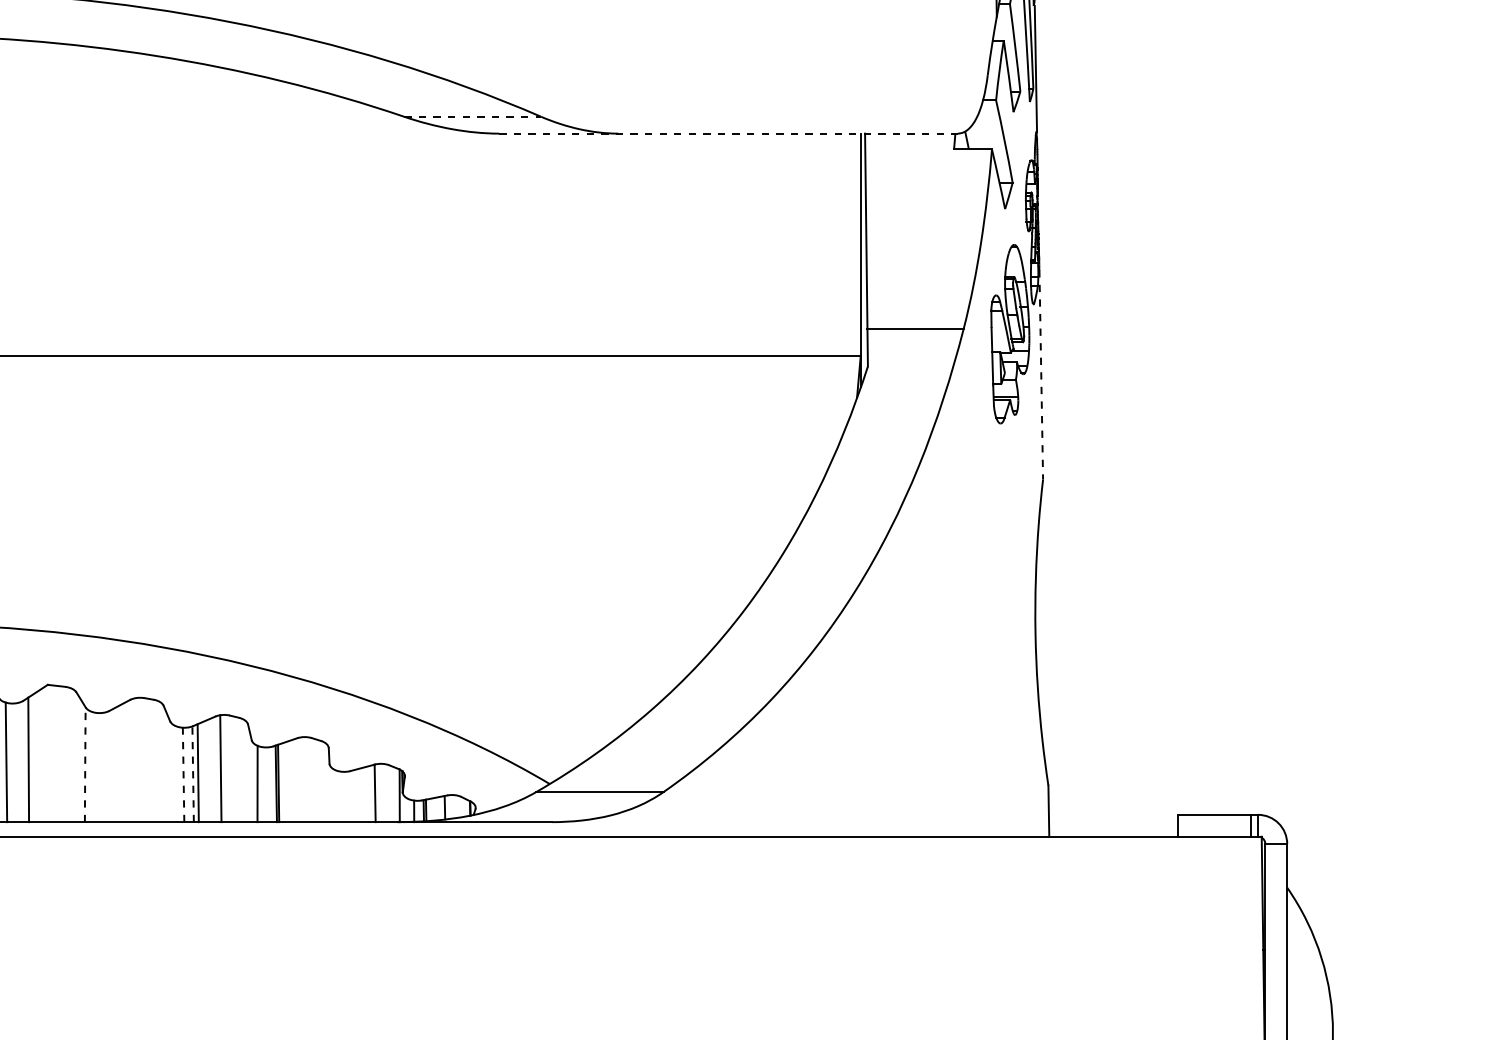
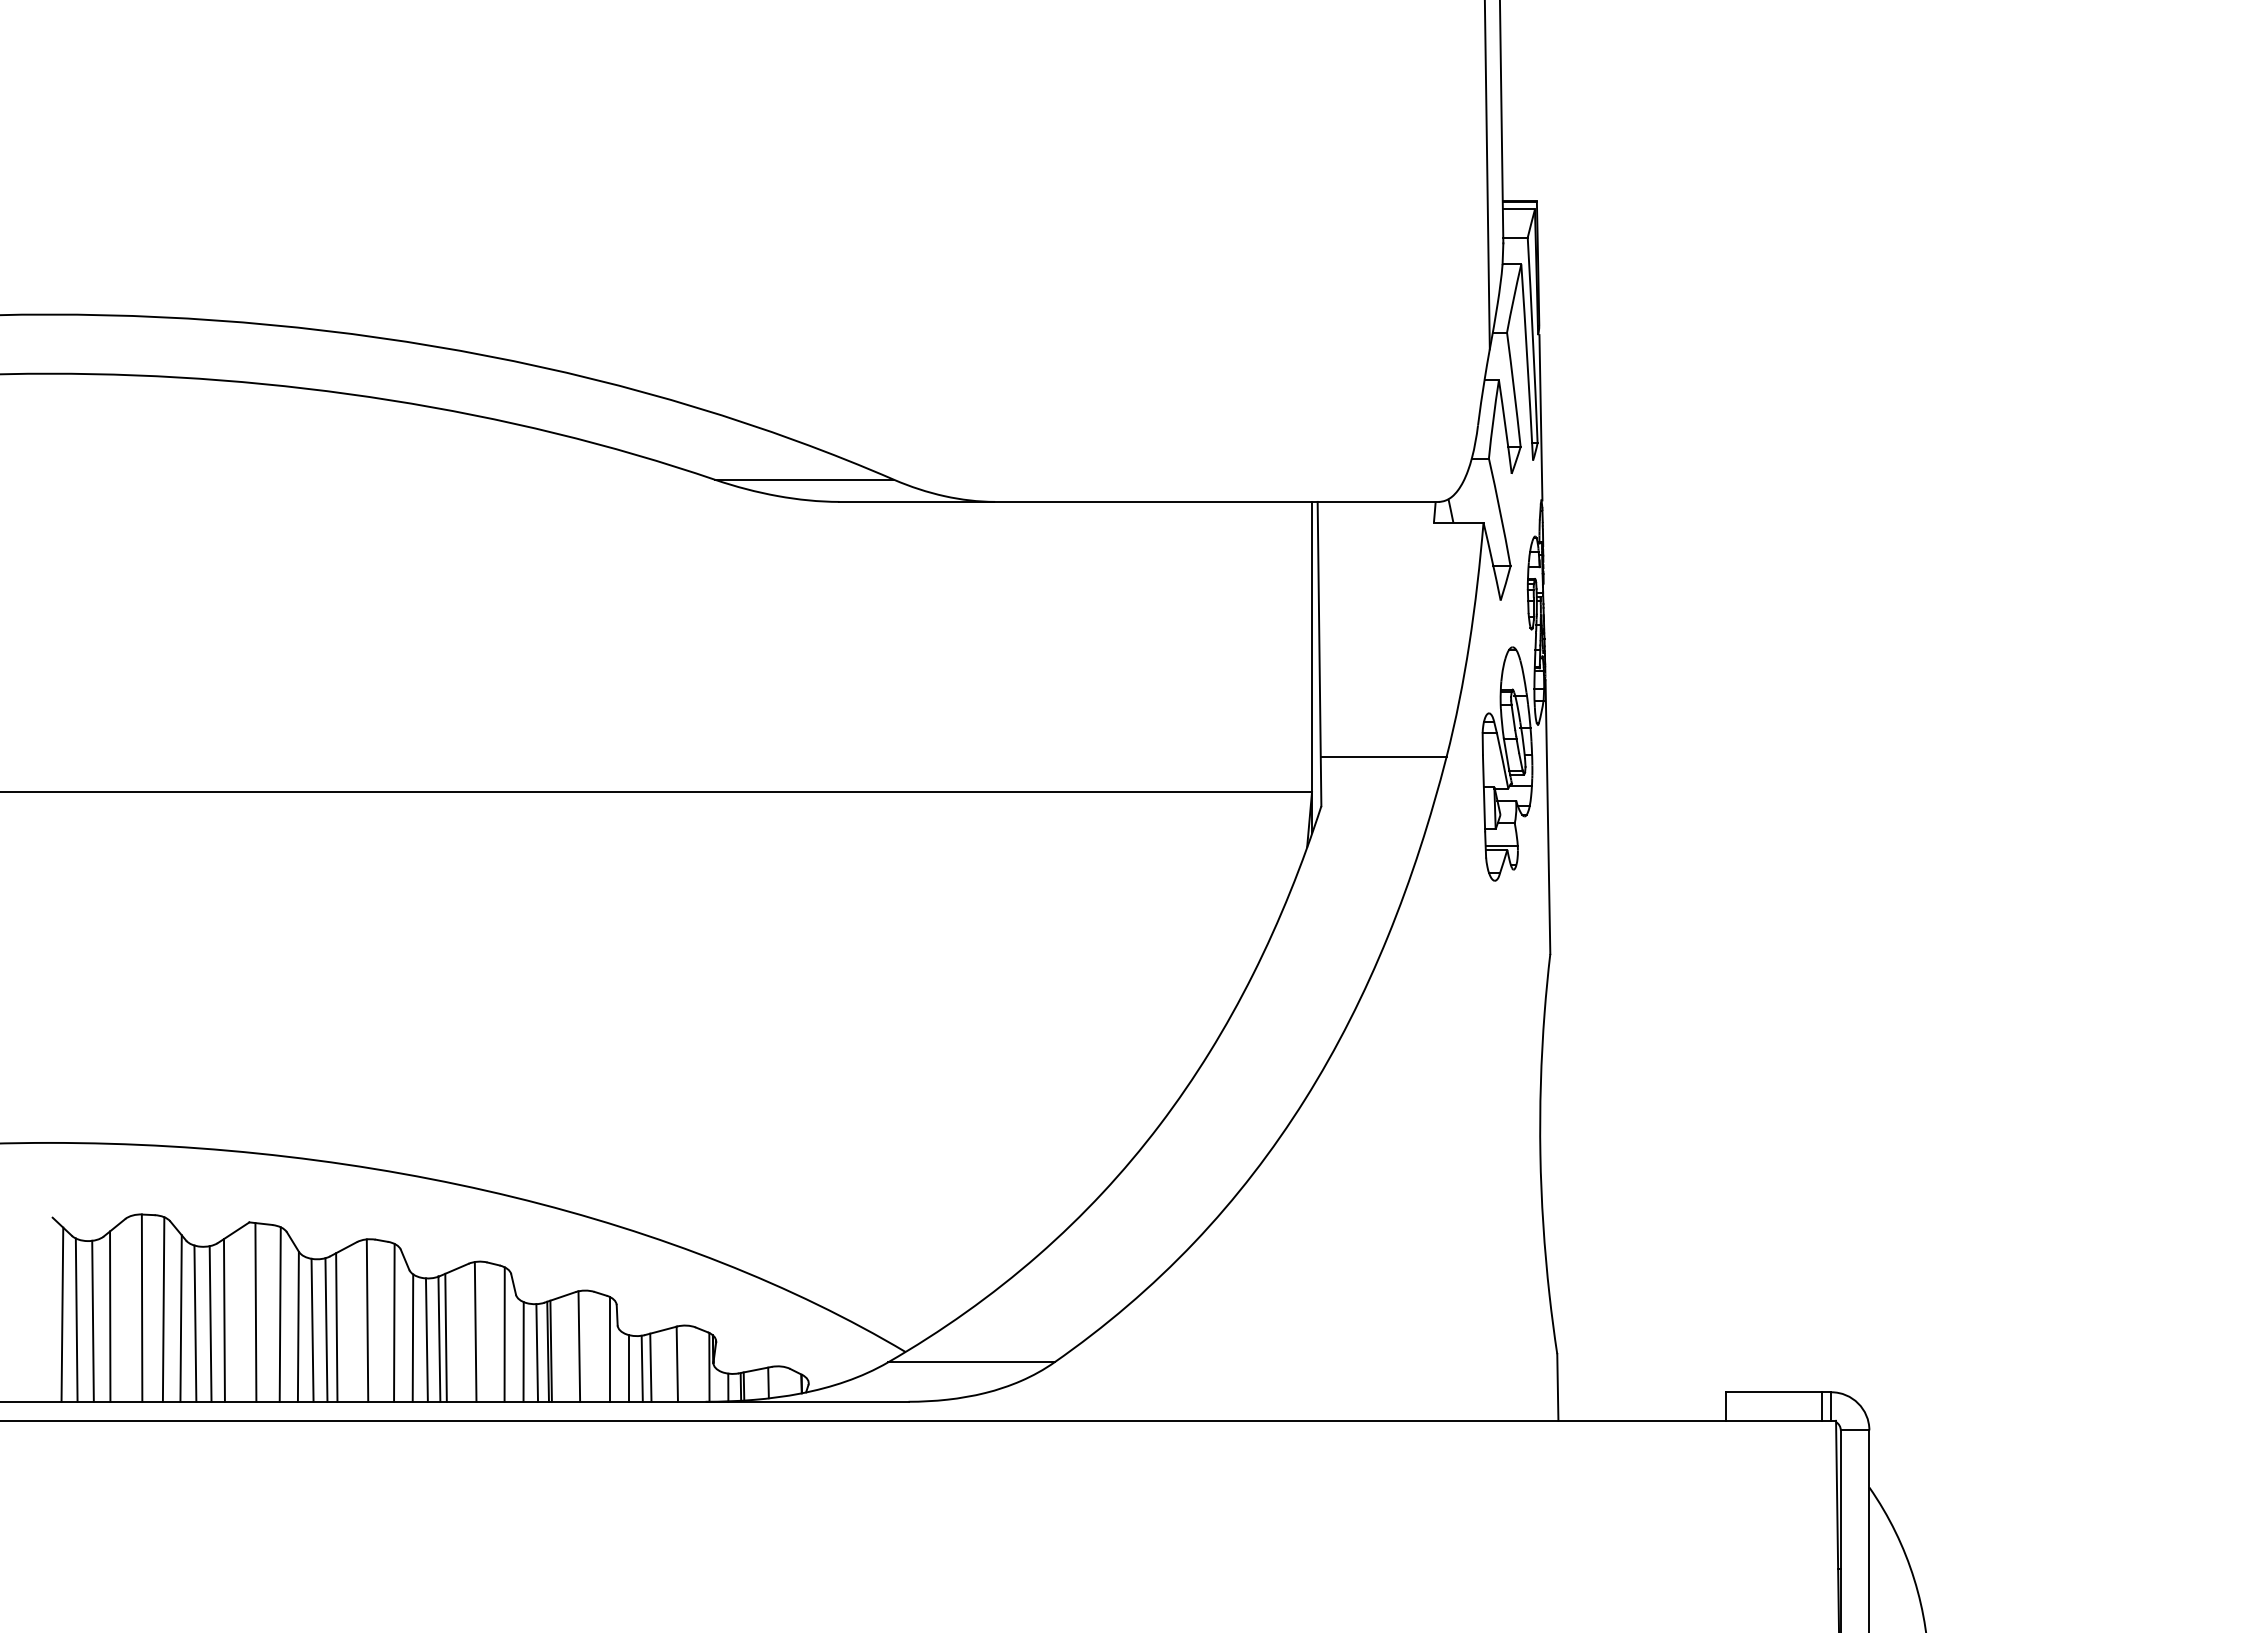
line: (473, 116) -> (805, 479), dashed -> solid
line: (728, 133) -> (1139, 501), dashed -> solid
line: (1040, 375) -> (1547, 817), dashed -> solid
line: (52, 753) -> (255, 1312), added
line: (70, 755) -> (279, 1314), added
line: (138, 759) -> (367, 1320), added
line: (158, 761) -> (394, 1322), added
line: (17, 762) -> (210, 1323), added
line: (85, 764) -> (298, 1326), dashed -> solid
line: (114, 765) -> (336, 1327), added
line: (96, 766) -> (312, 1329), added
line: (106, 766) -> (326, 1329), added
line: (242, 770) -> (504, 1334), added
line: (172, 772) -> (412, 1337), added
line: (193, 774) -> (439, 1339), dashed -> solid
line: (183, 775) -> (426, 1340), dashed -> solid
line: (300, 779) -> (579, 1346), added
line: (324, 782) -> (610, 1349), added
line: (268, 784) -> (537, 1352), added
line: (354, 795) -> (650, 1367), added
line: (338, 796) -> (629, 1368), added
line: (347, 796) -> (641, 1368), added

